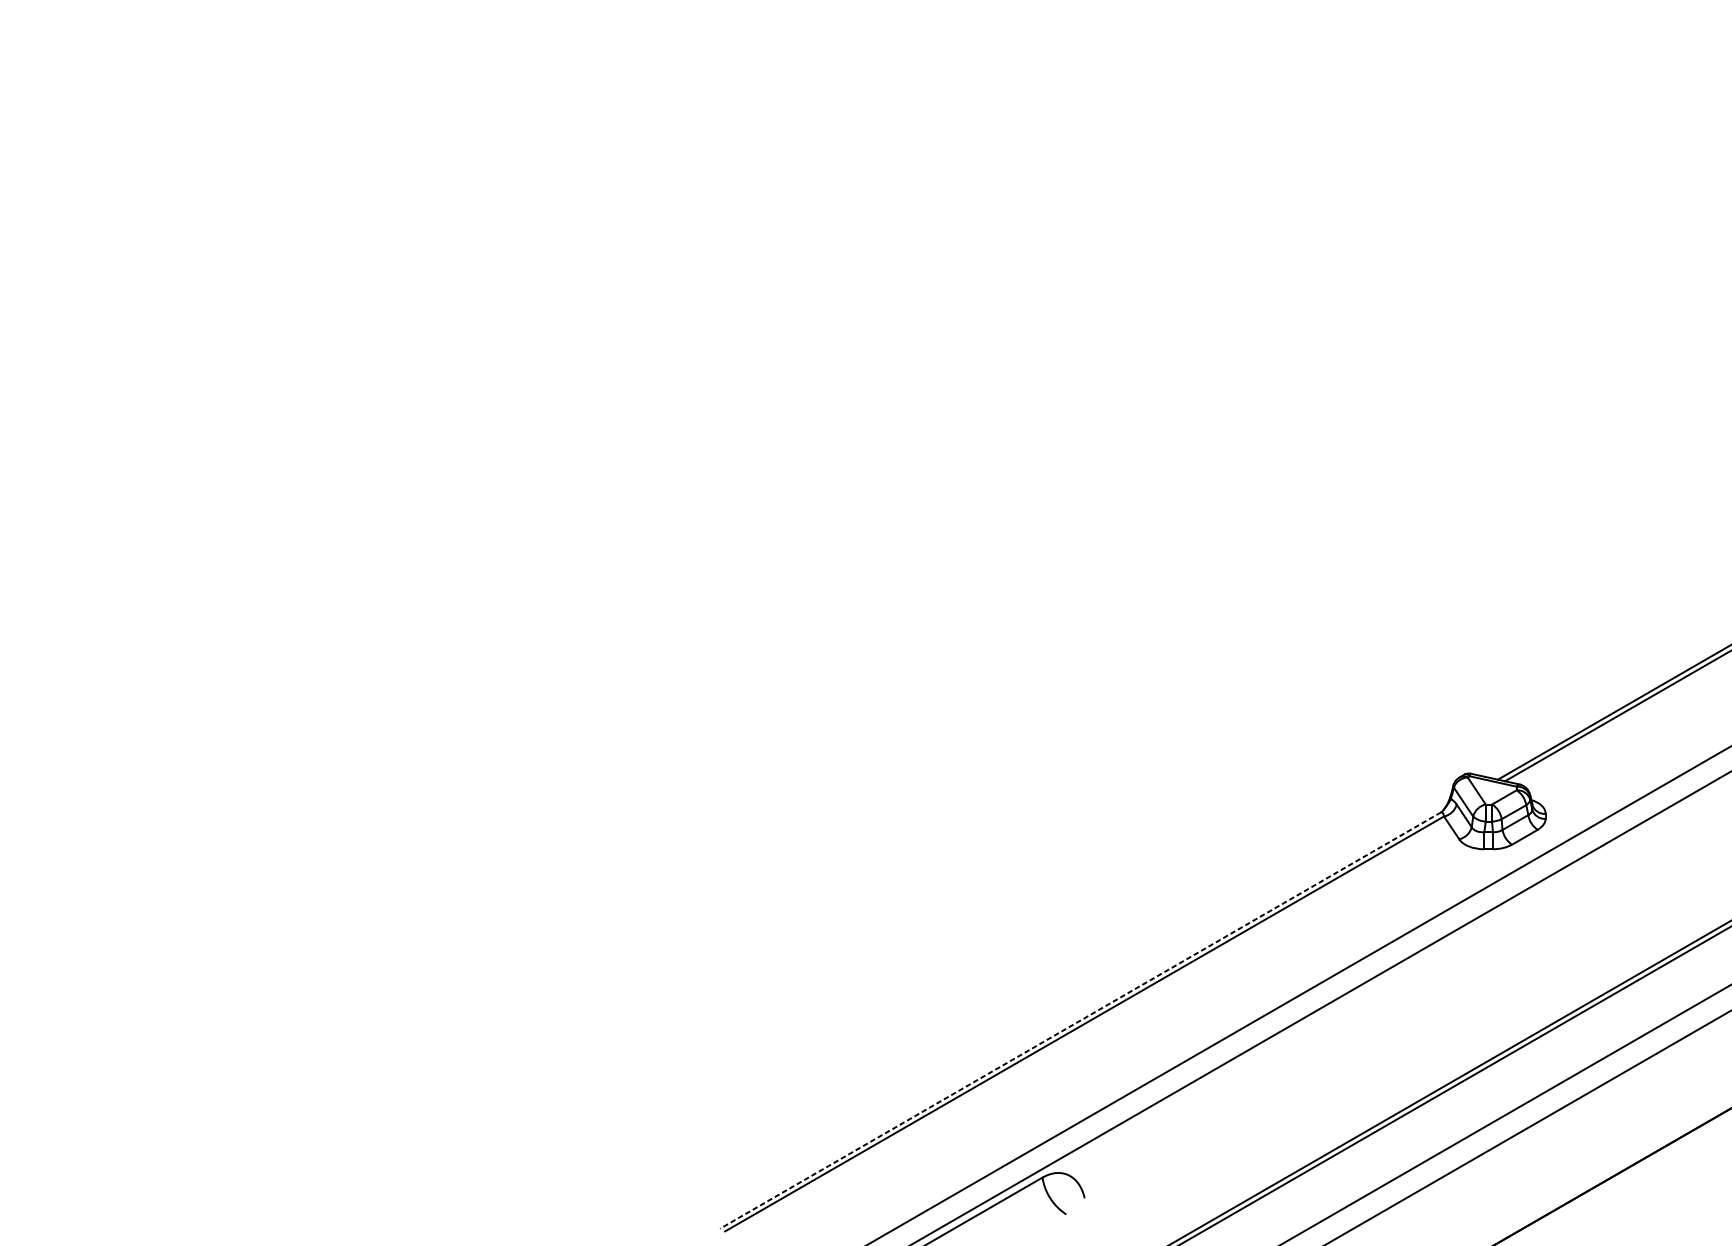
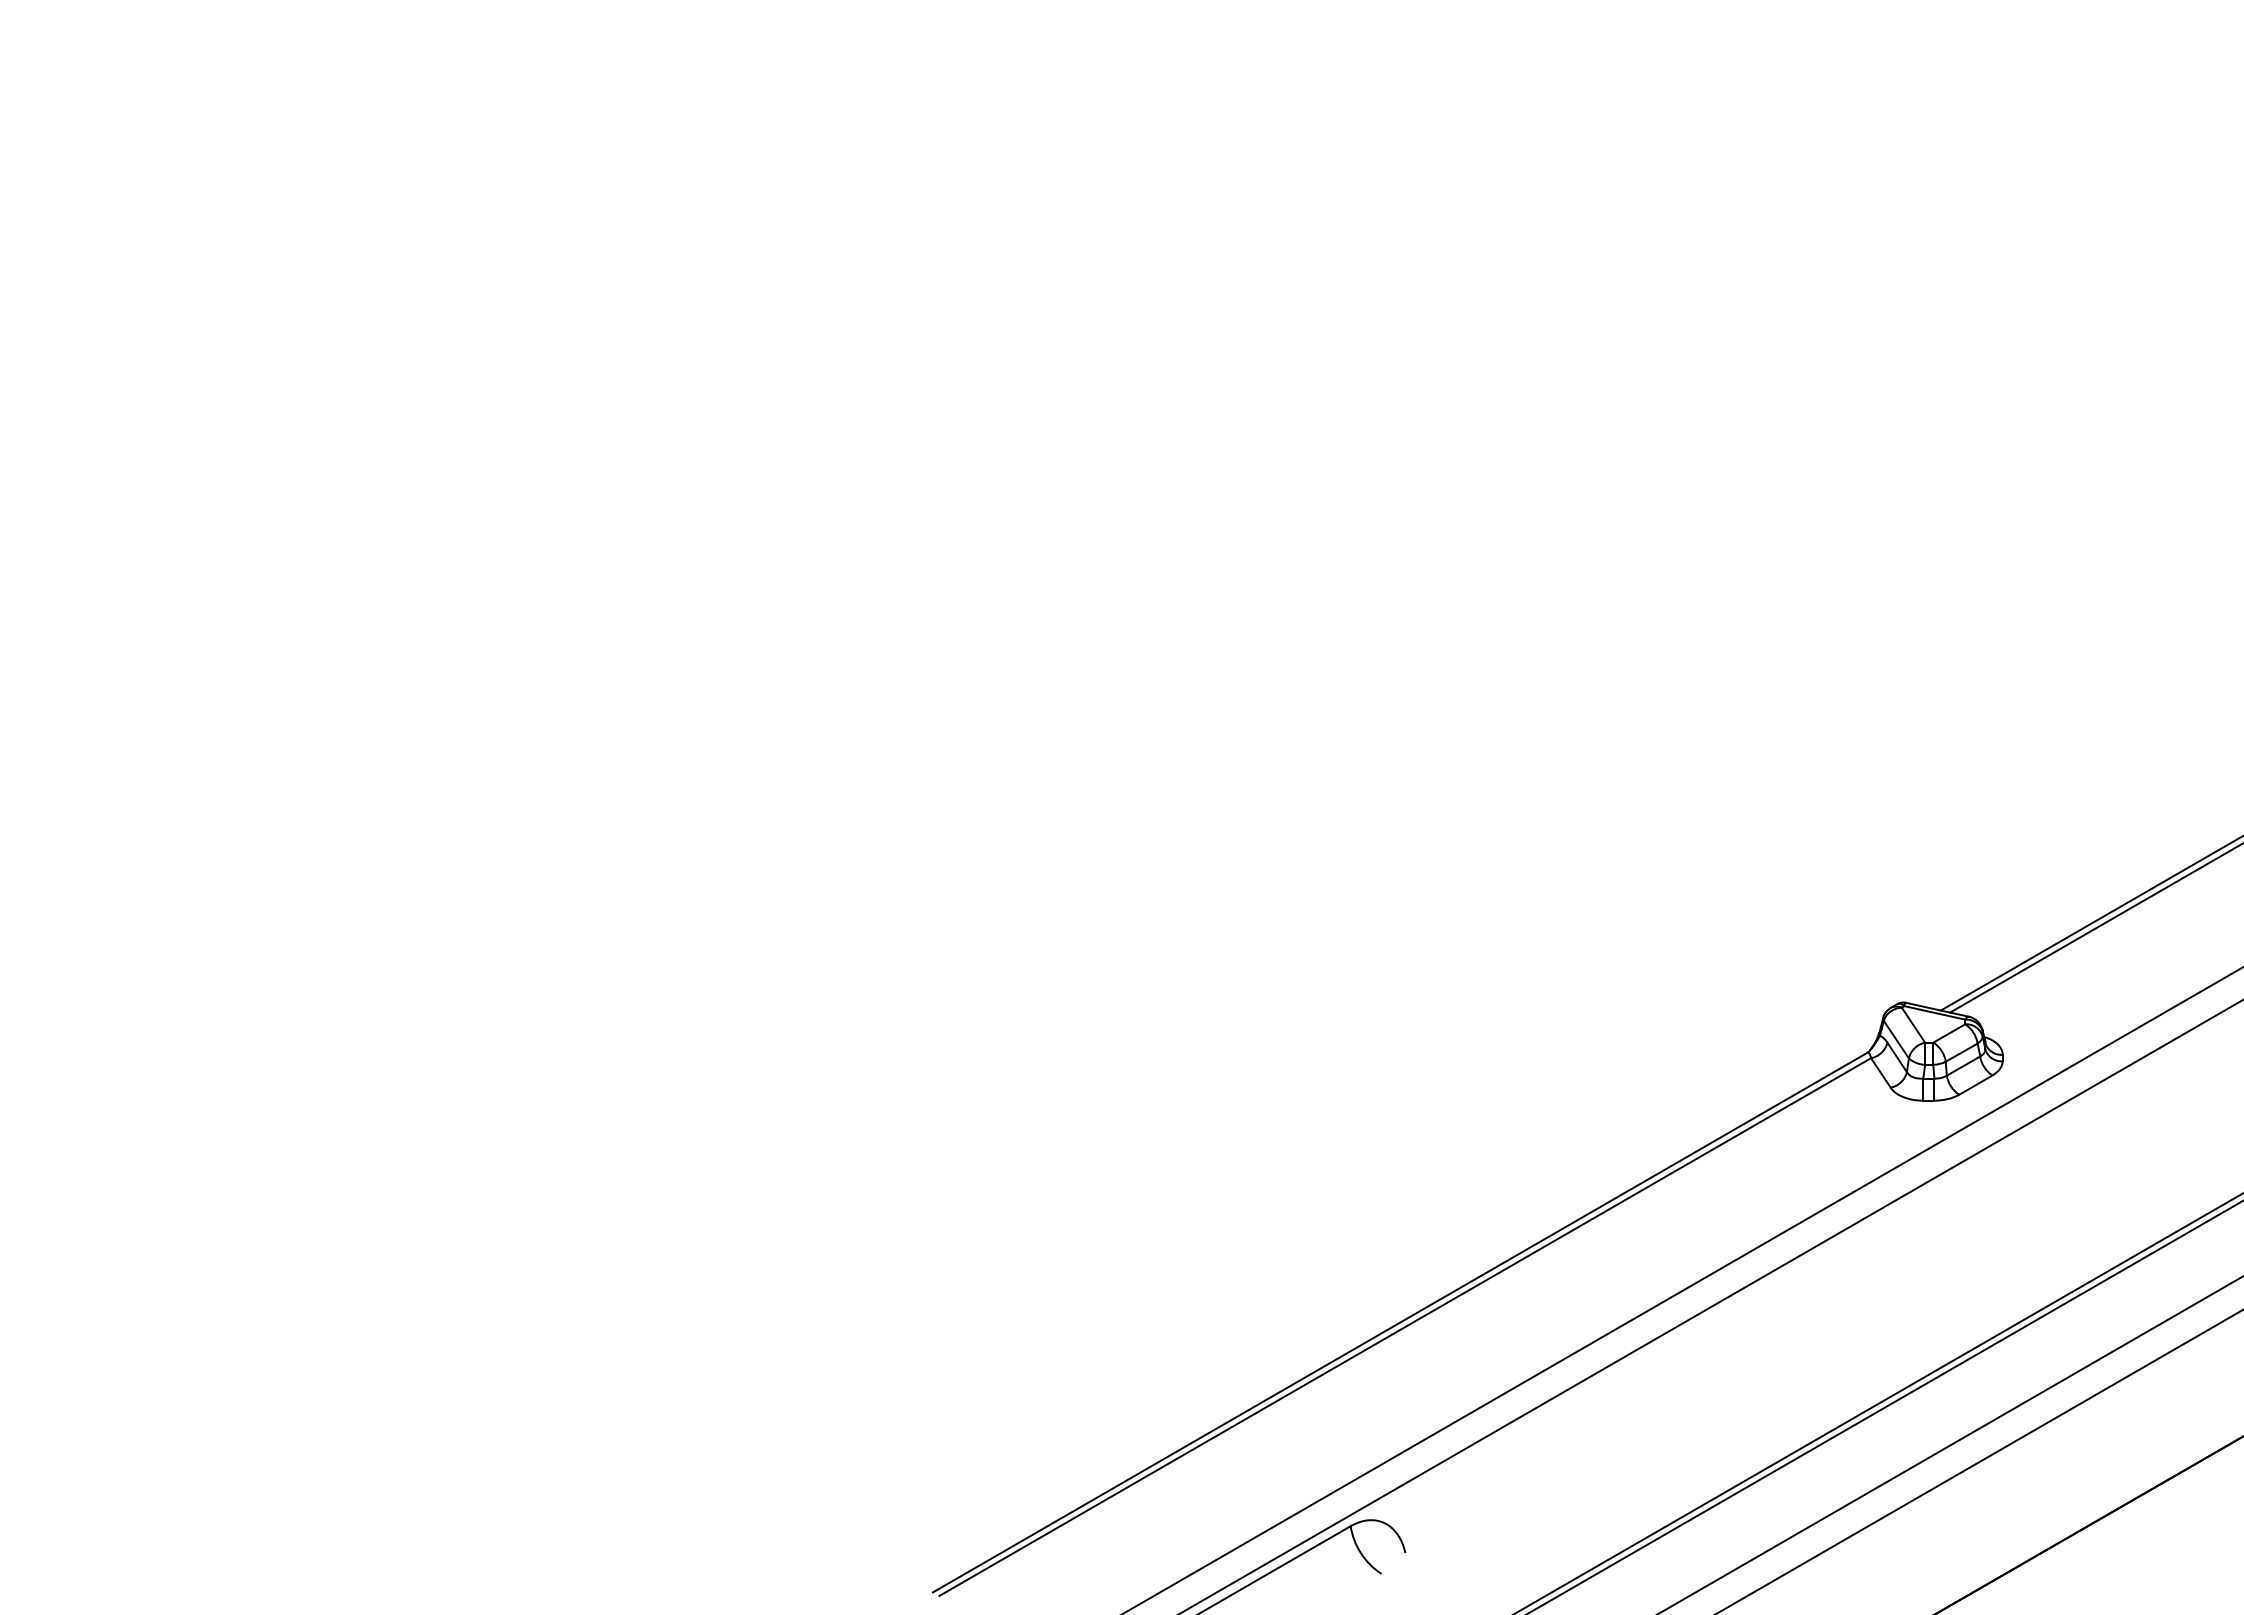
line: (1080, 1020) -> (1399, 1322), dashed -> solid

